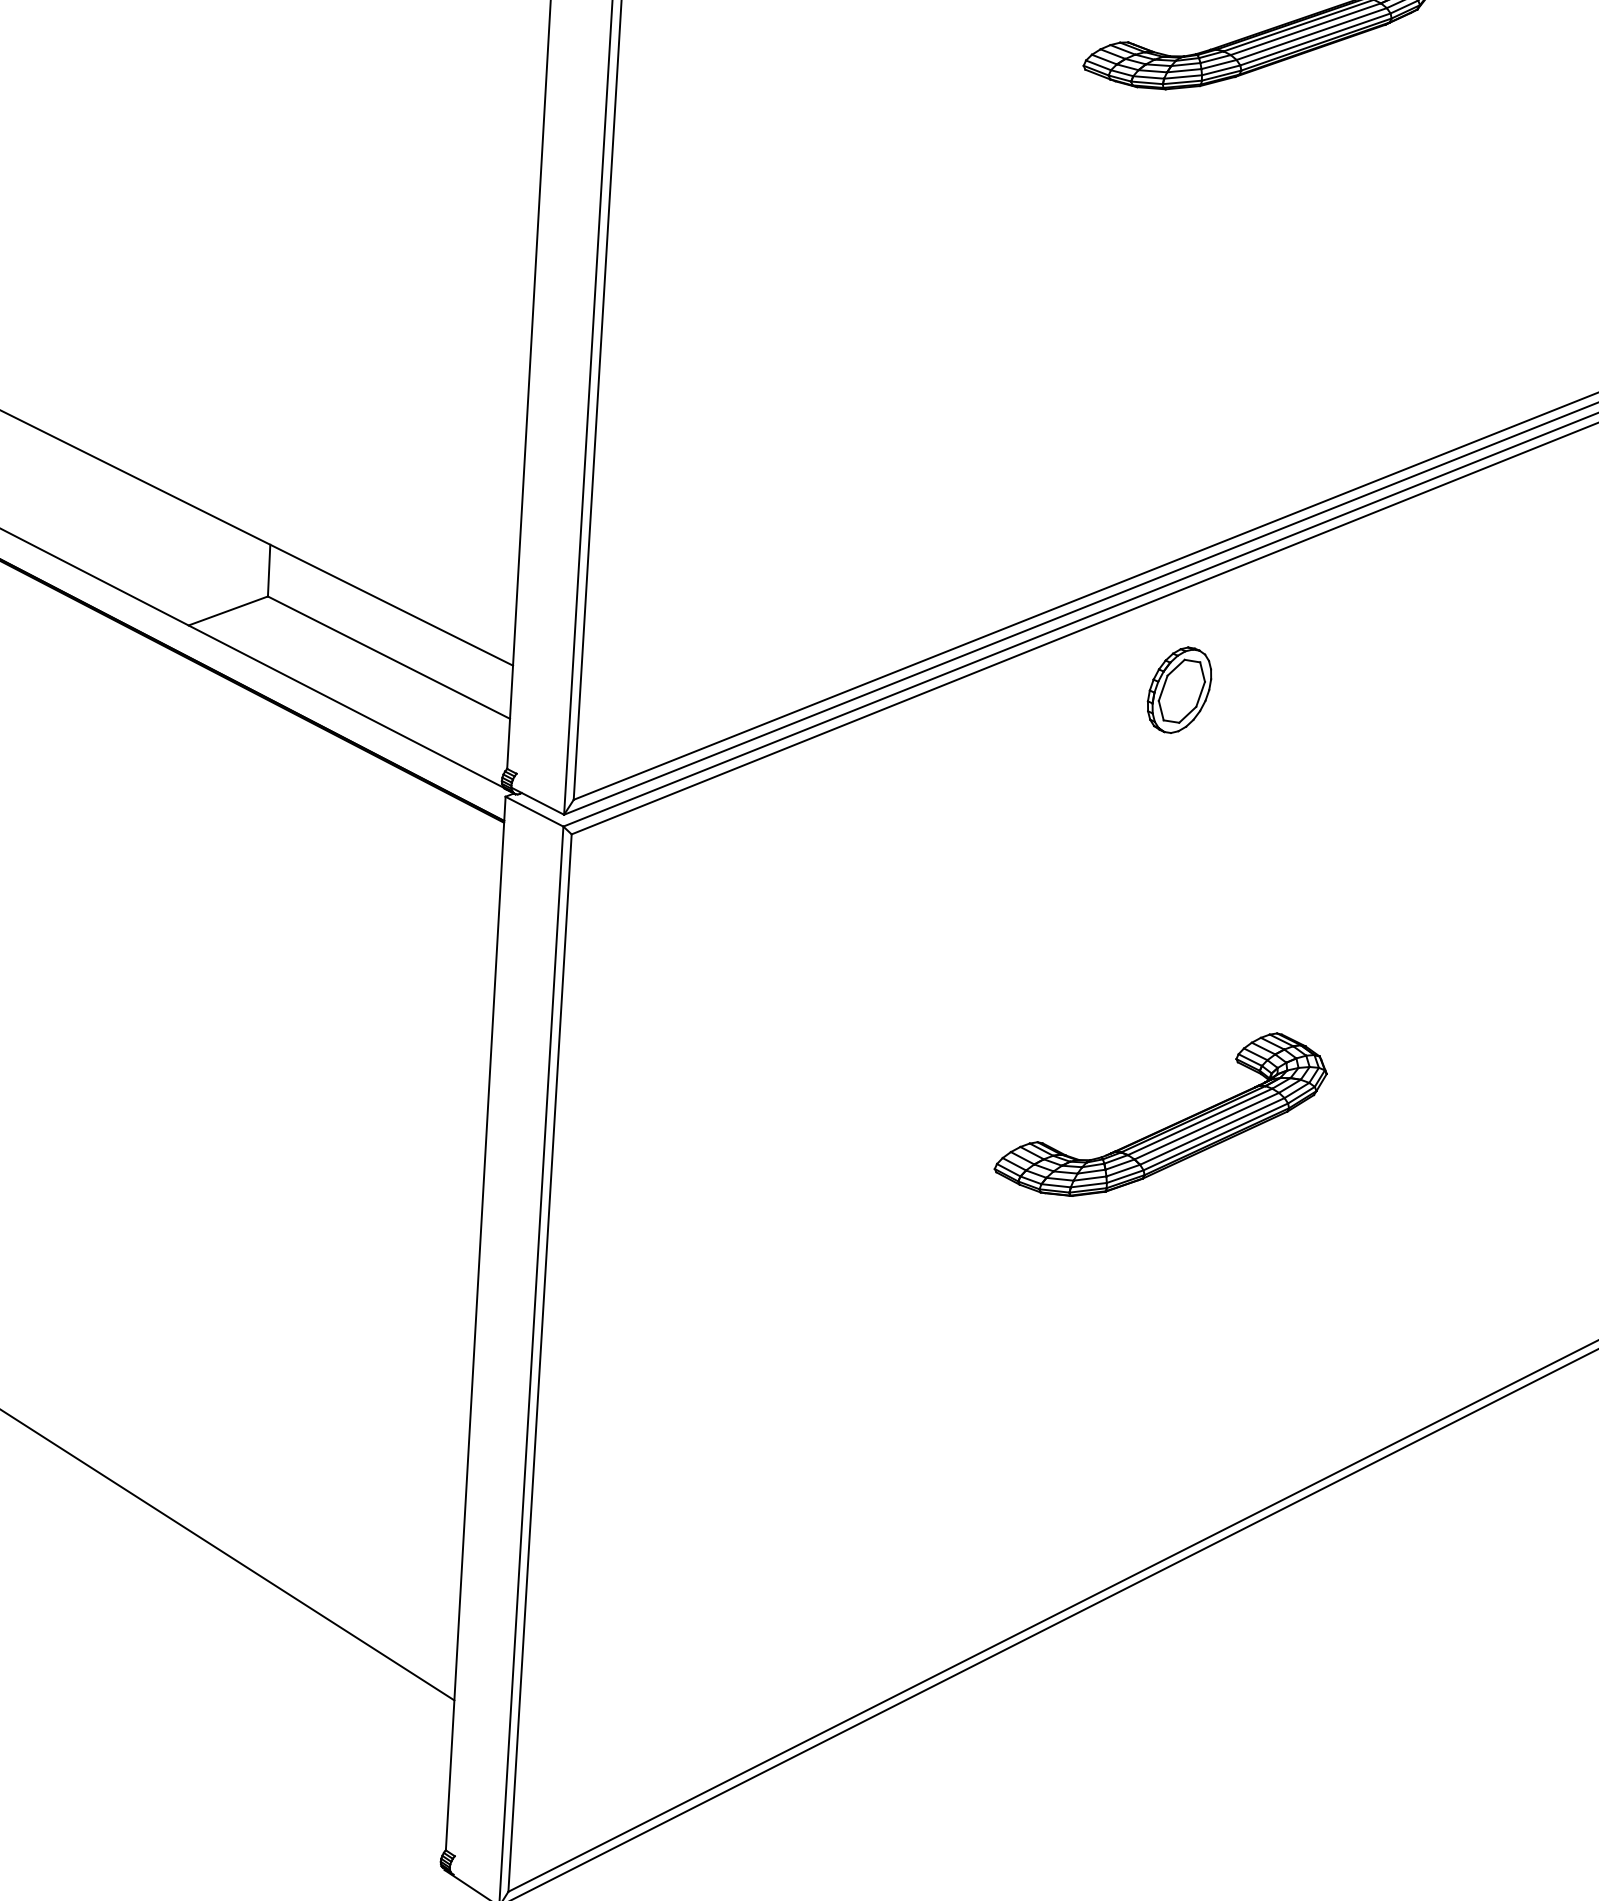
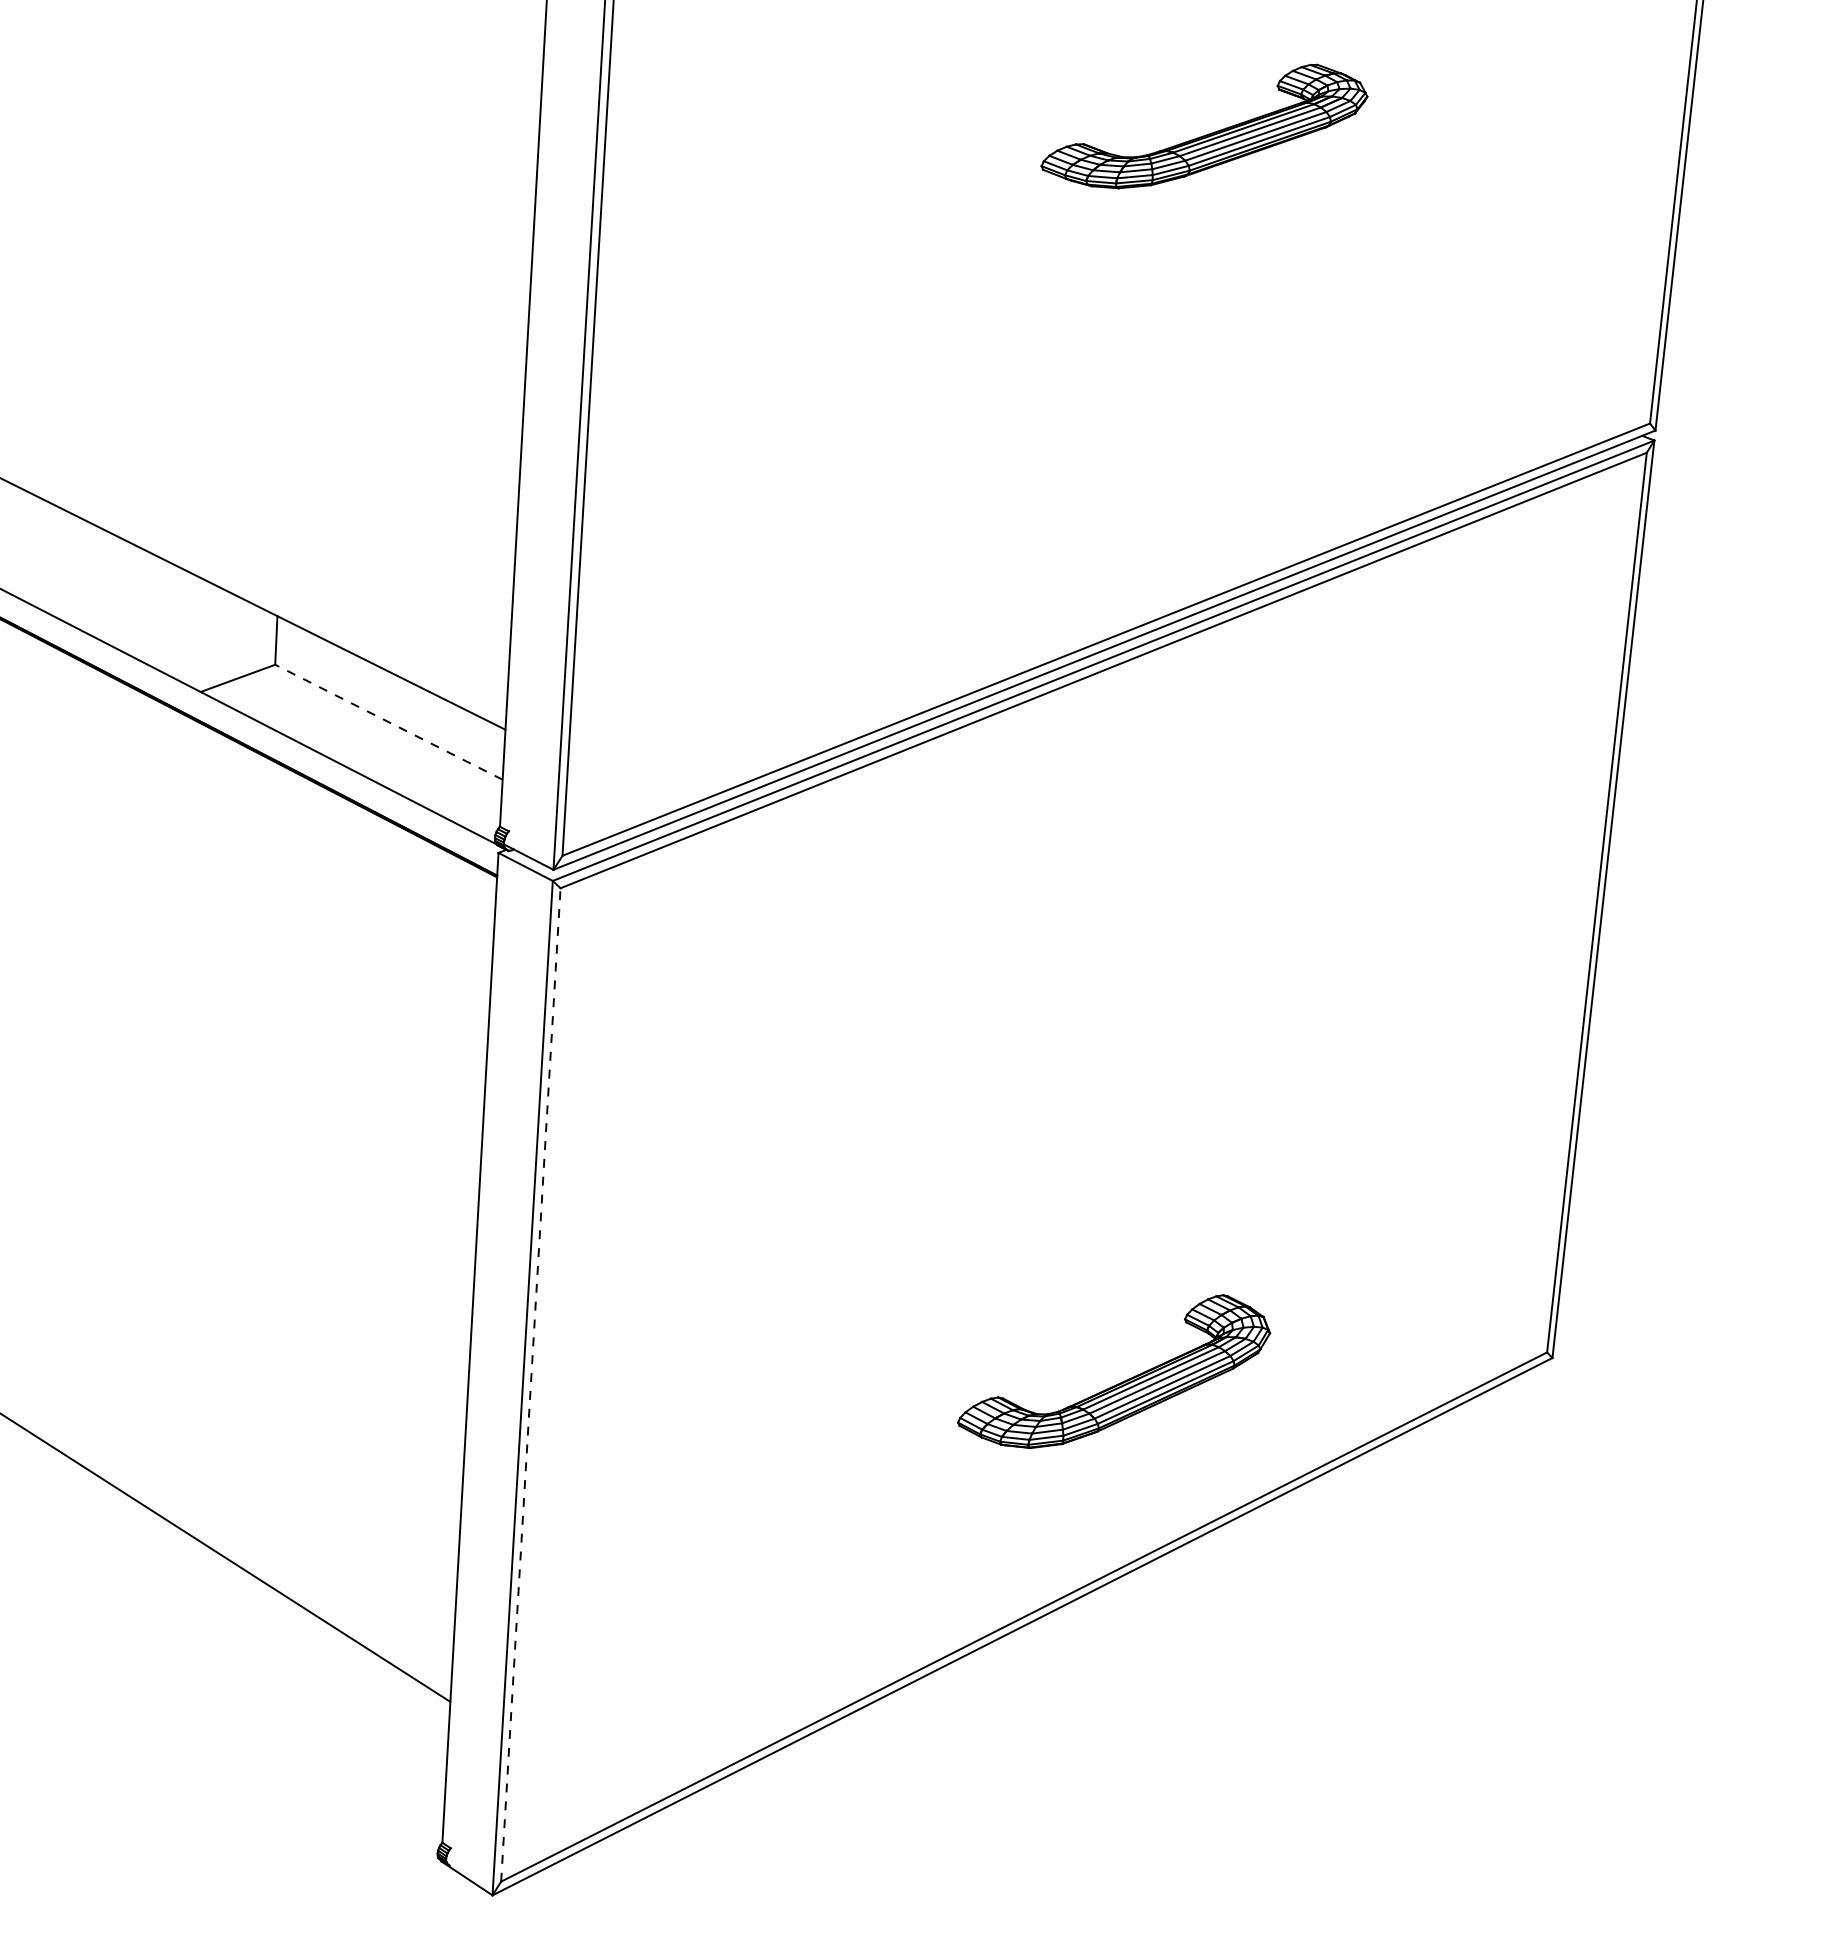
line: (388, 657) -> (388, 722), solid -> dashed
part: (1179, 689) -> (1131, 752), removed
part: (1167, 1126) -> (1120, 1382), moved
line: (539, 1362) -> (530, 1384), solid -> dashed

